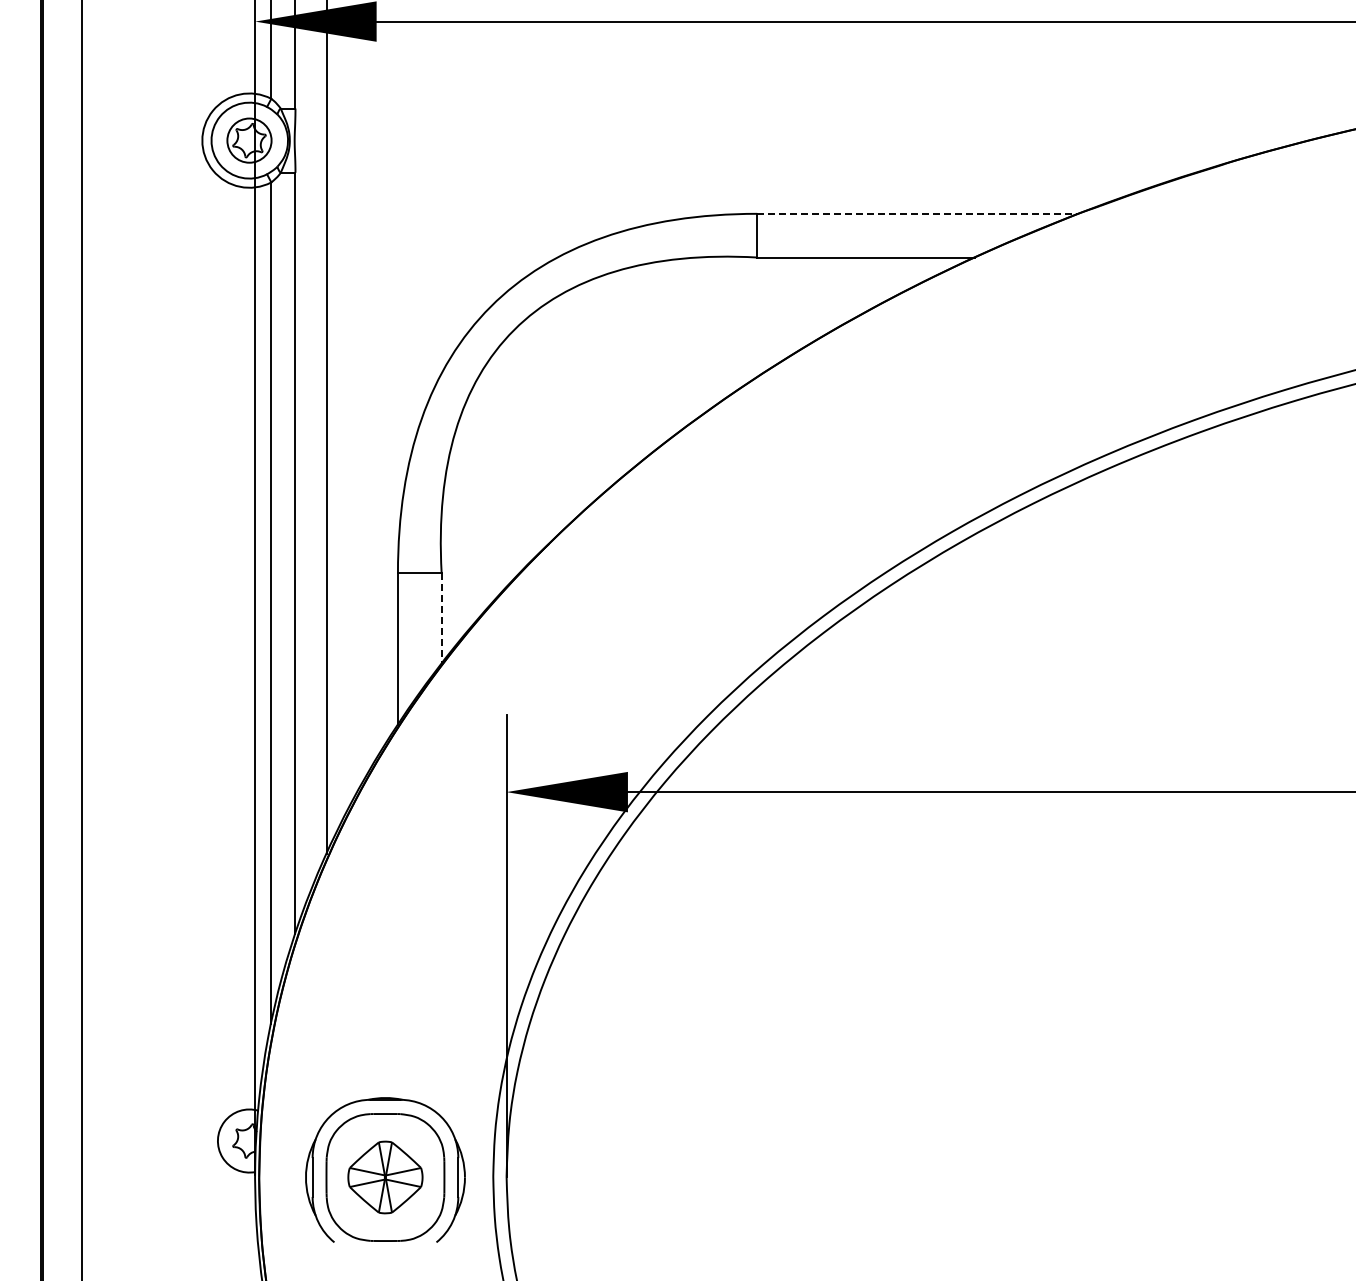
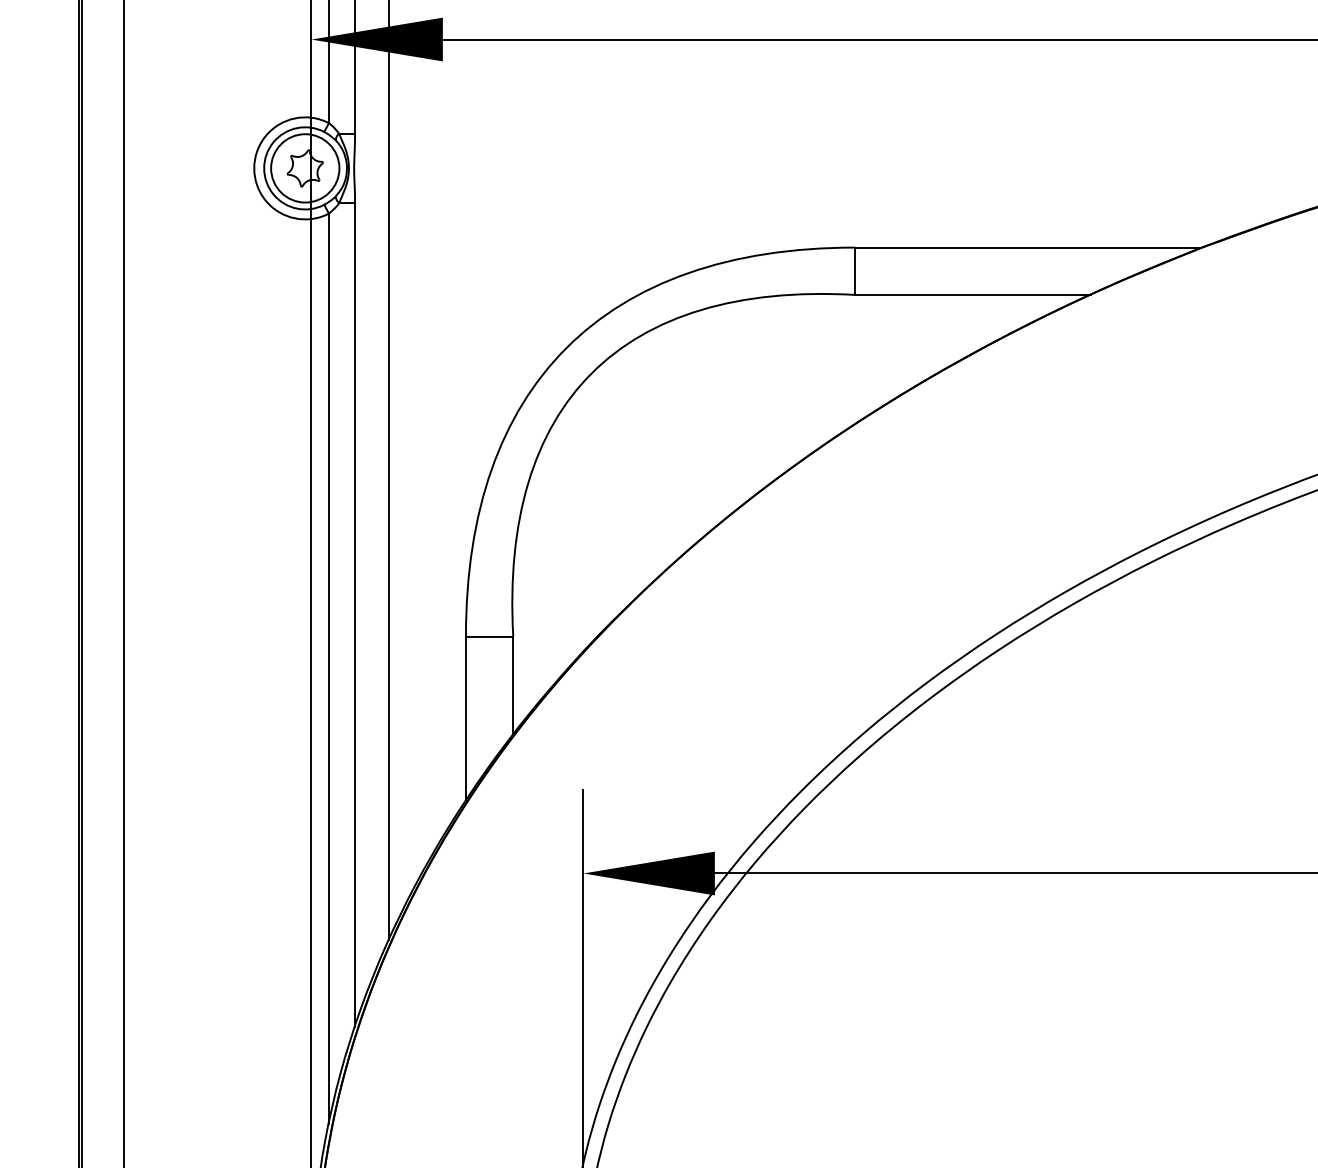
circle: (249, 140) -> (305, 168), size x1.43
line: (916, 213) -> (1027, 247), dashed -> solid
line: (441, 619) -> (513, 686), dashed -> solid

